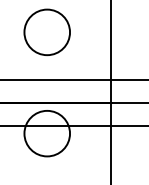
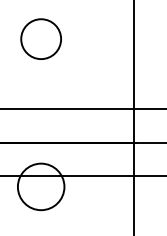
circle: (47, 32) -> (41, 39), size x0.6
circle: (47, 133) -> (41, 186), size x0.7

